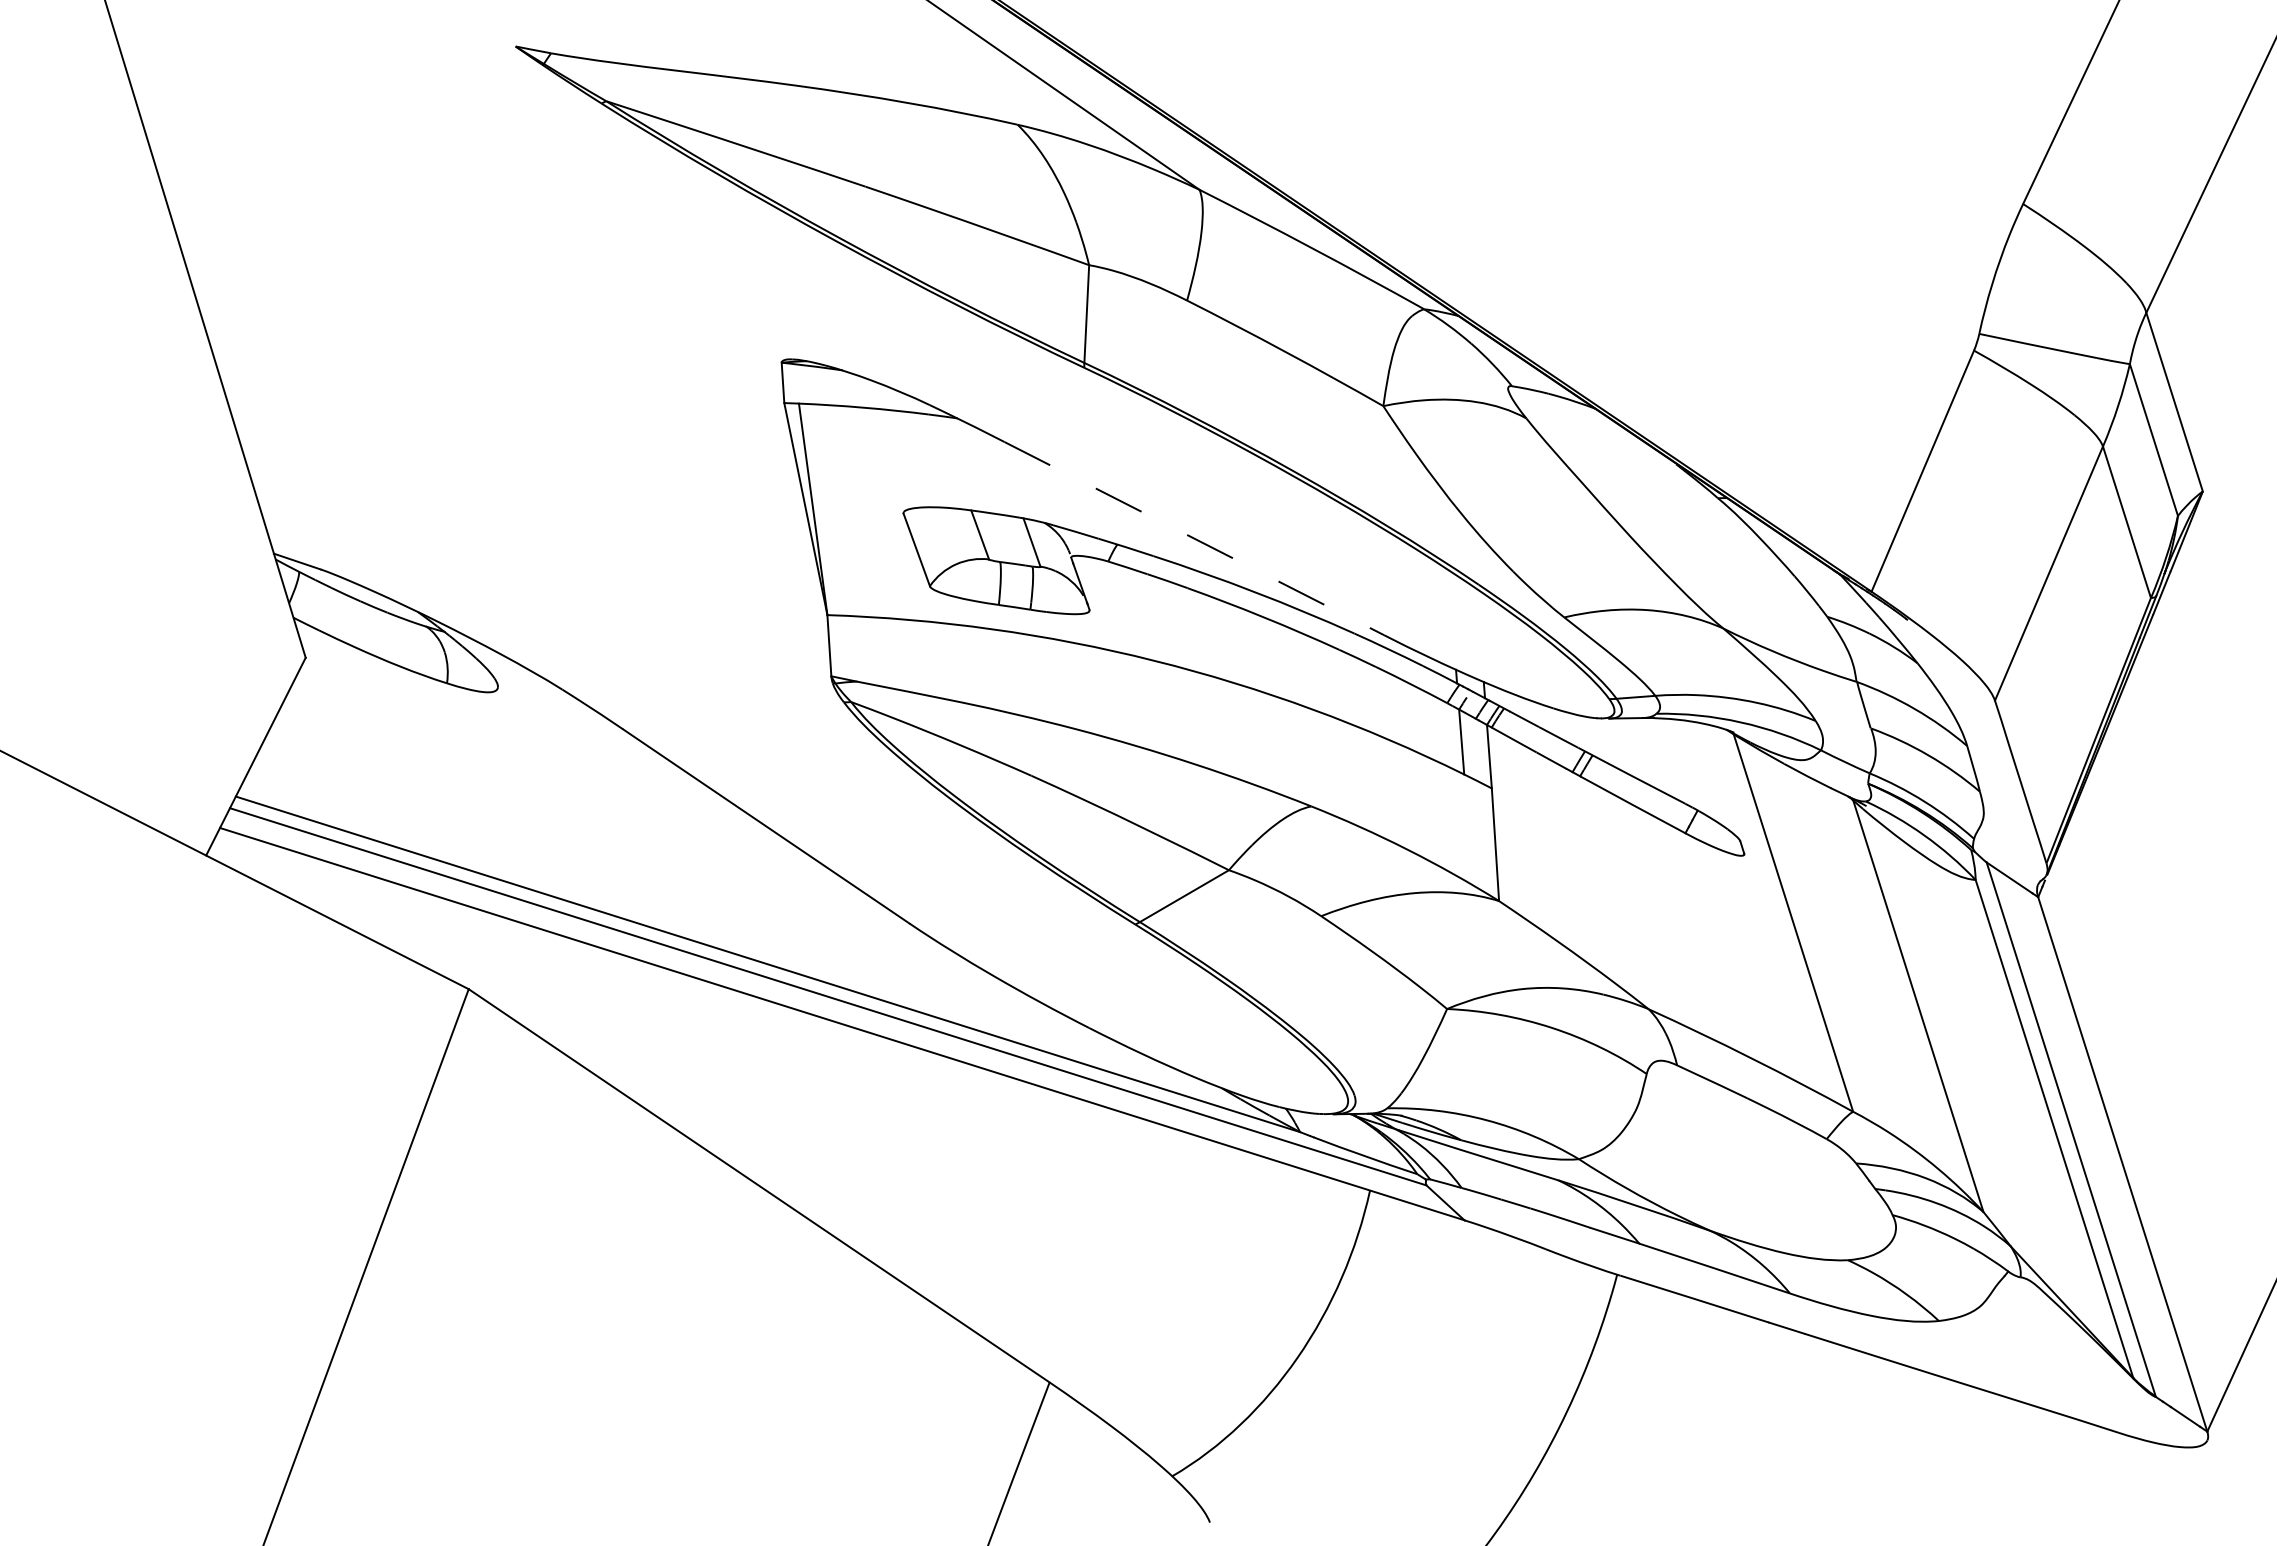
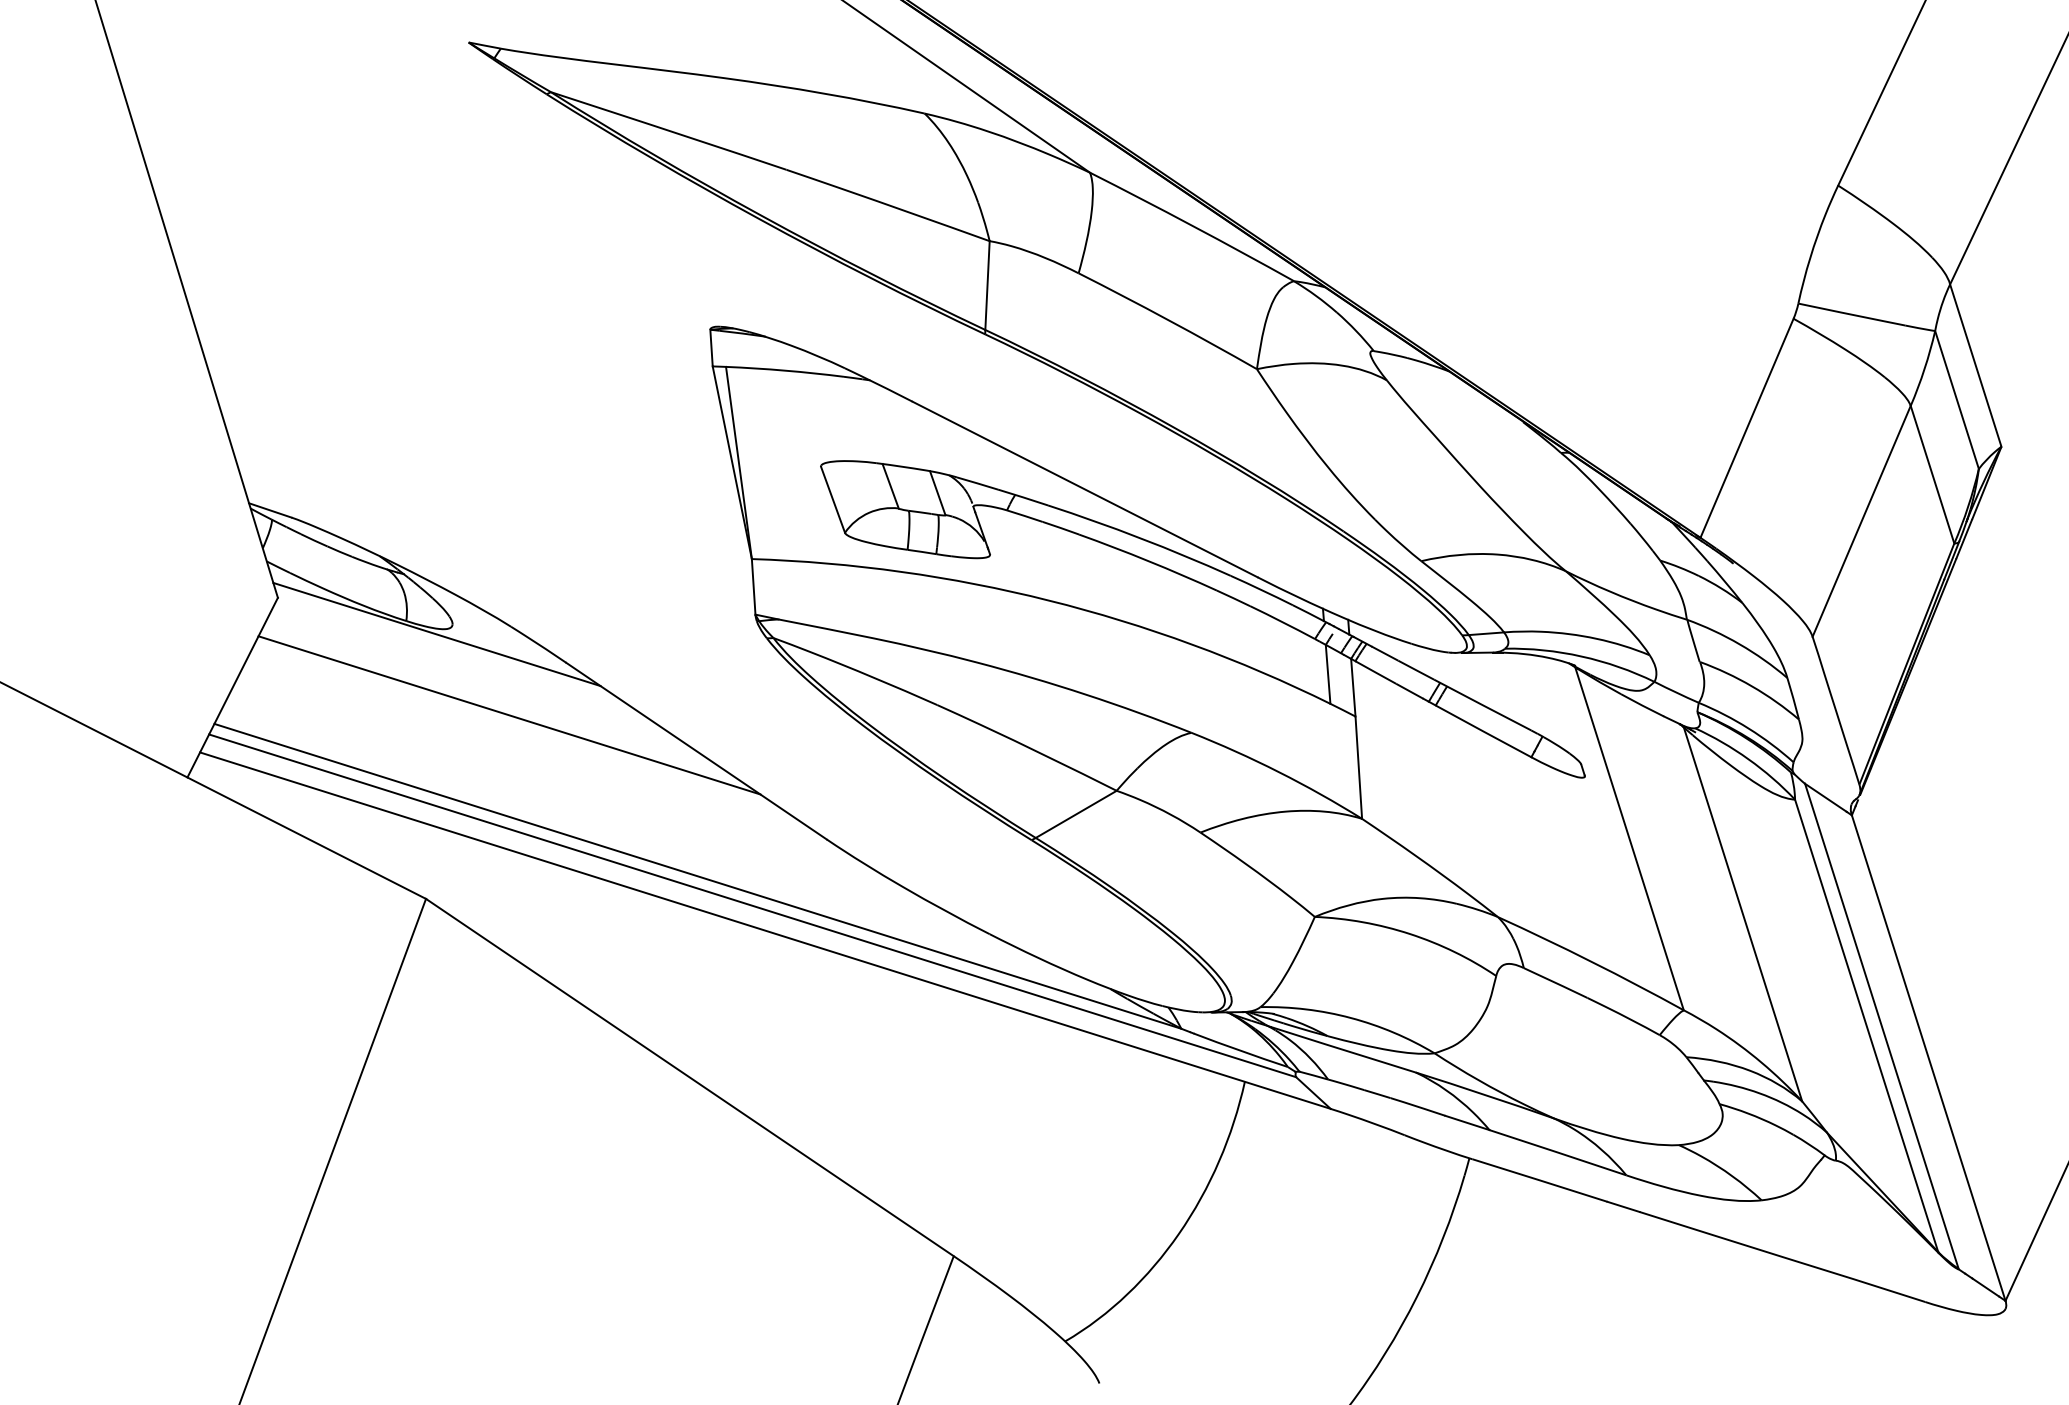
line: (1194, 538) -> (1085, 489), dashed -> solid
line: (480, 697) -> (436, 633), added
line: (560, 787) -> (509, 715), added

